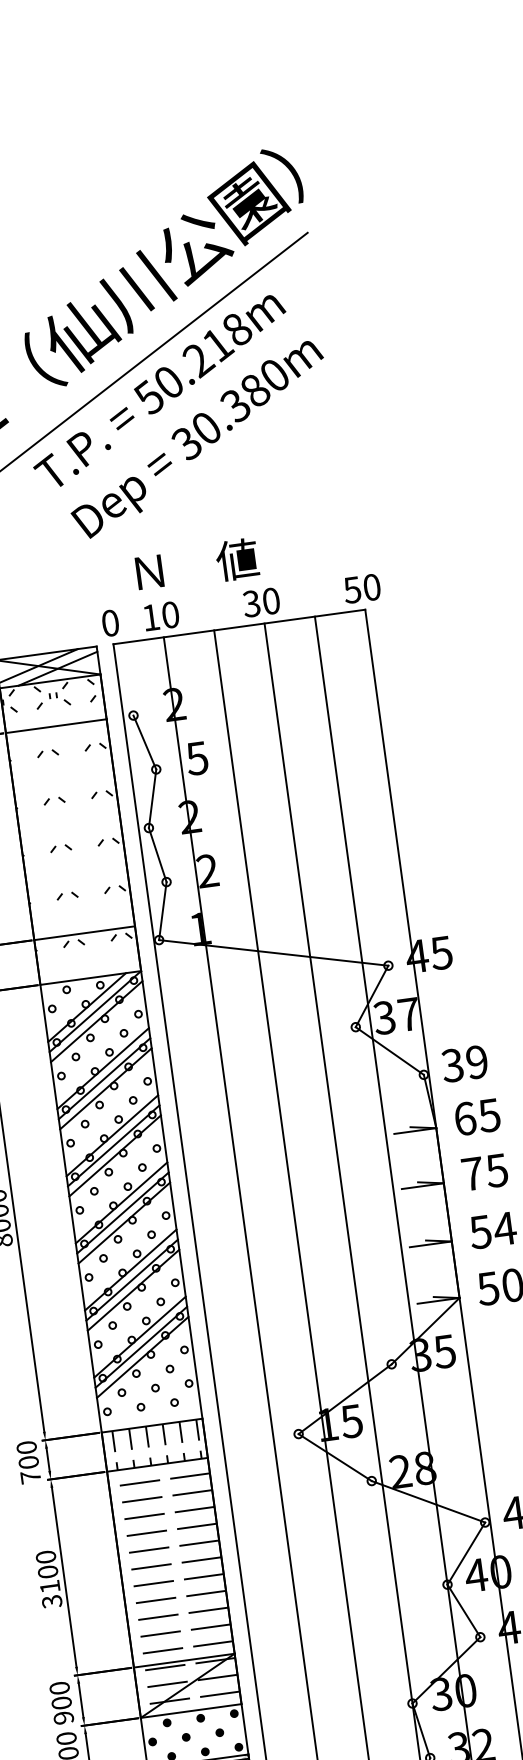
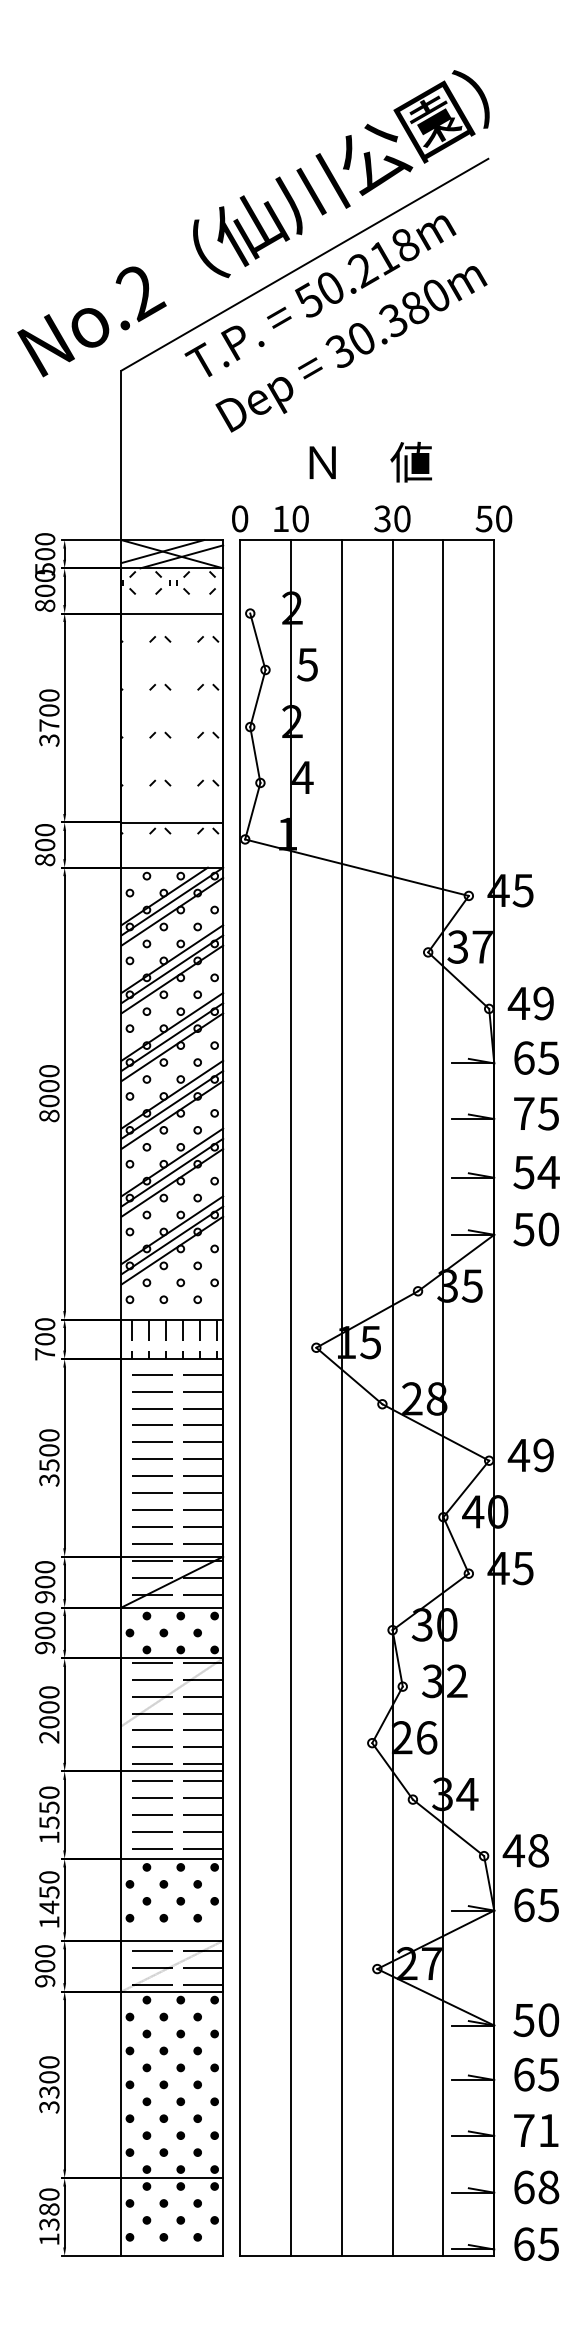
text: (196, 564) -> (370, 461), moved
text: (207, 869) -> (302, 776), 2 -> 4
text: (452, 1065) -> (518, 1003), 39 -> 49
text: (50, 1586) -> (49, 1465), 3100 -> 3500

